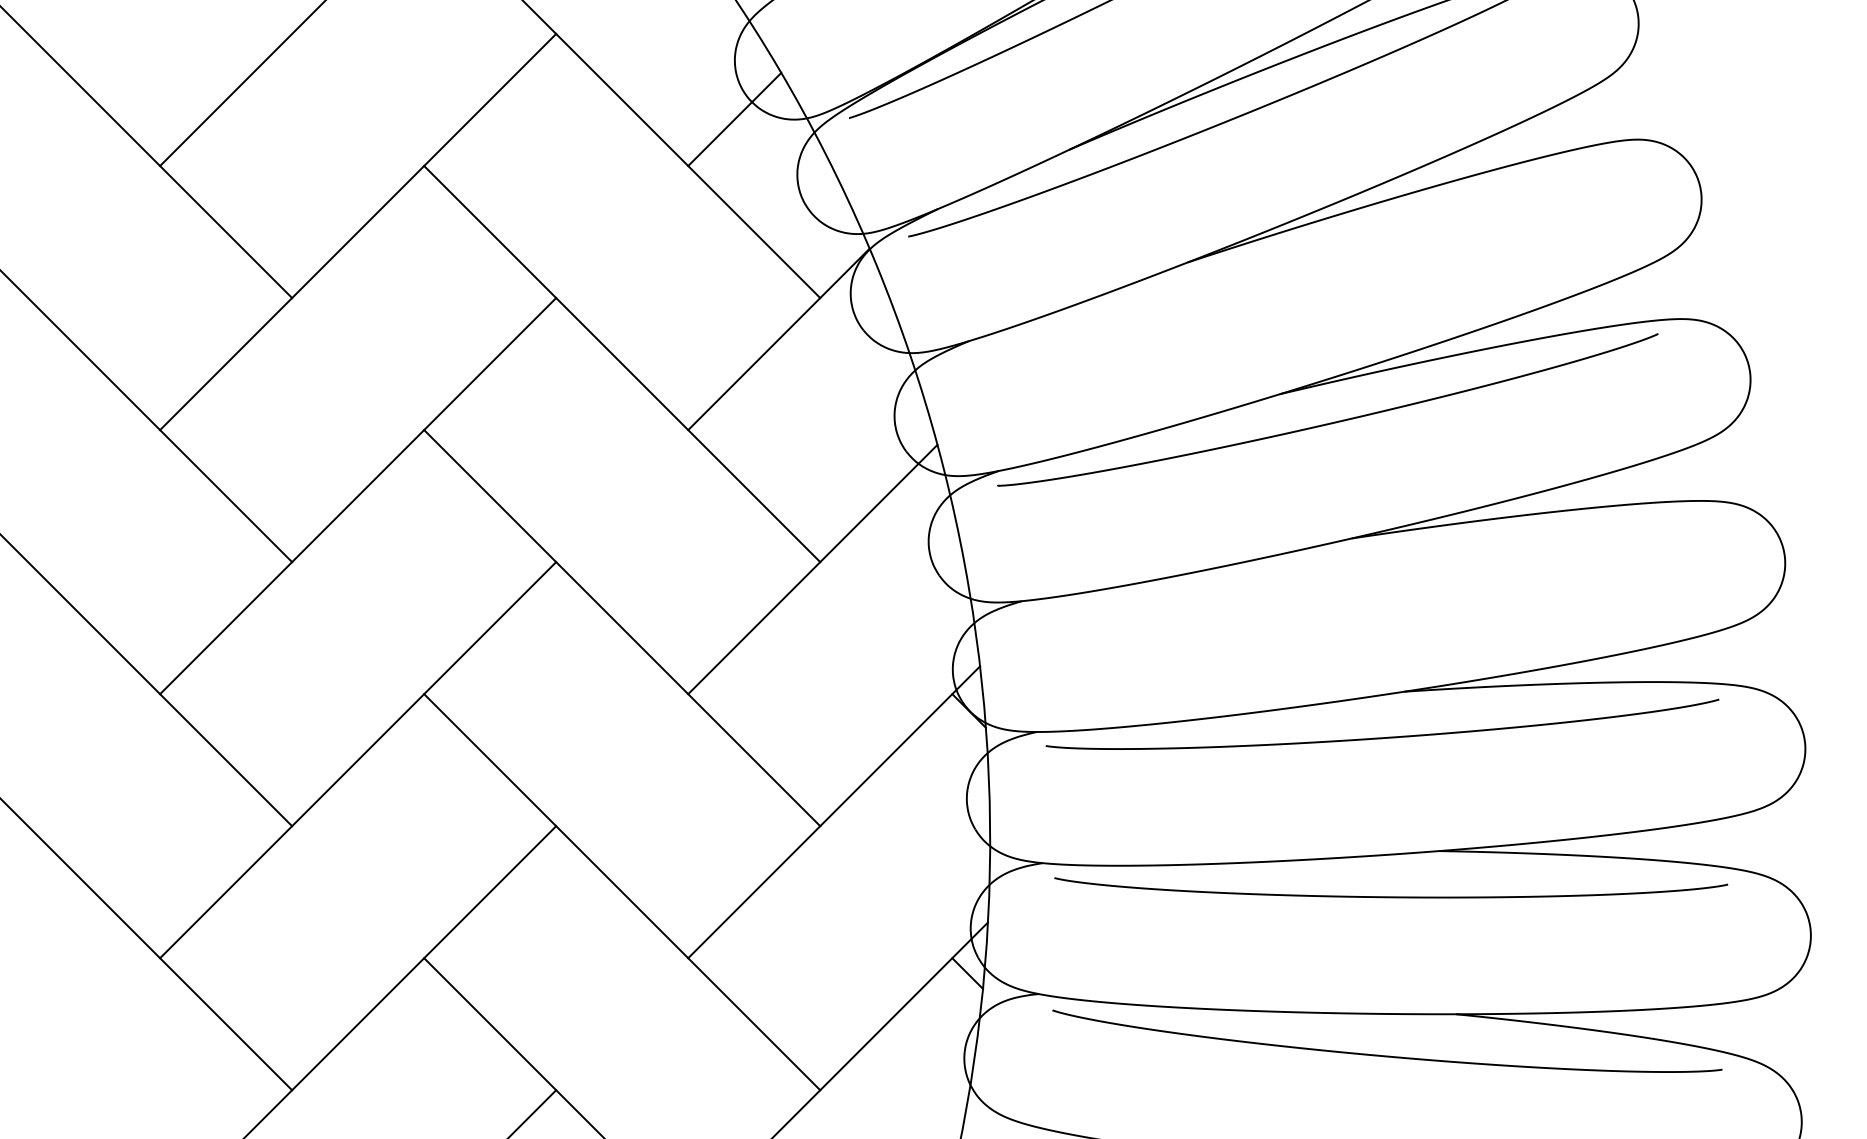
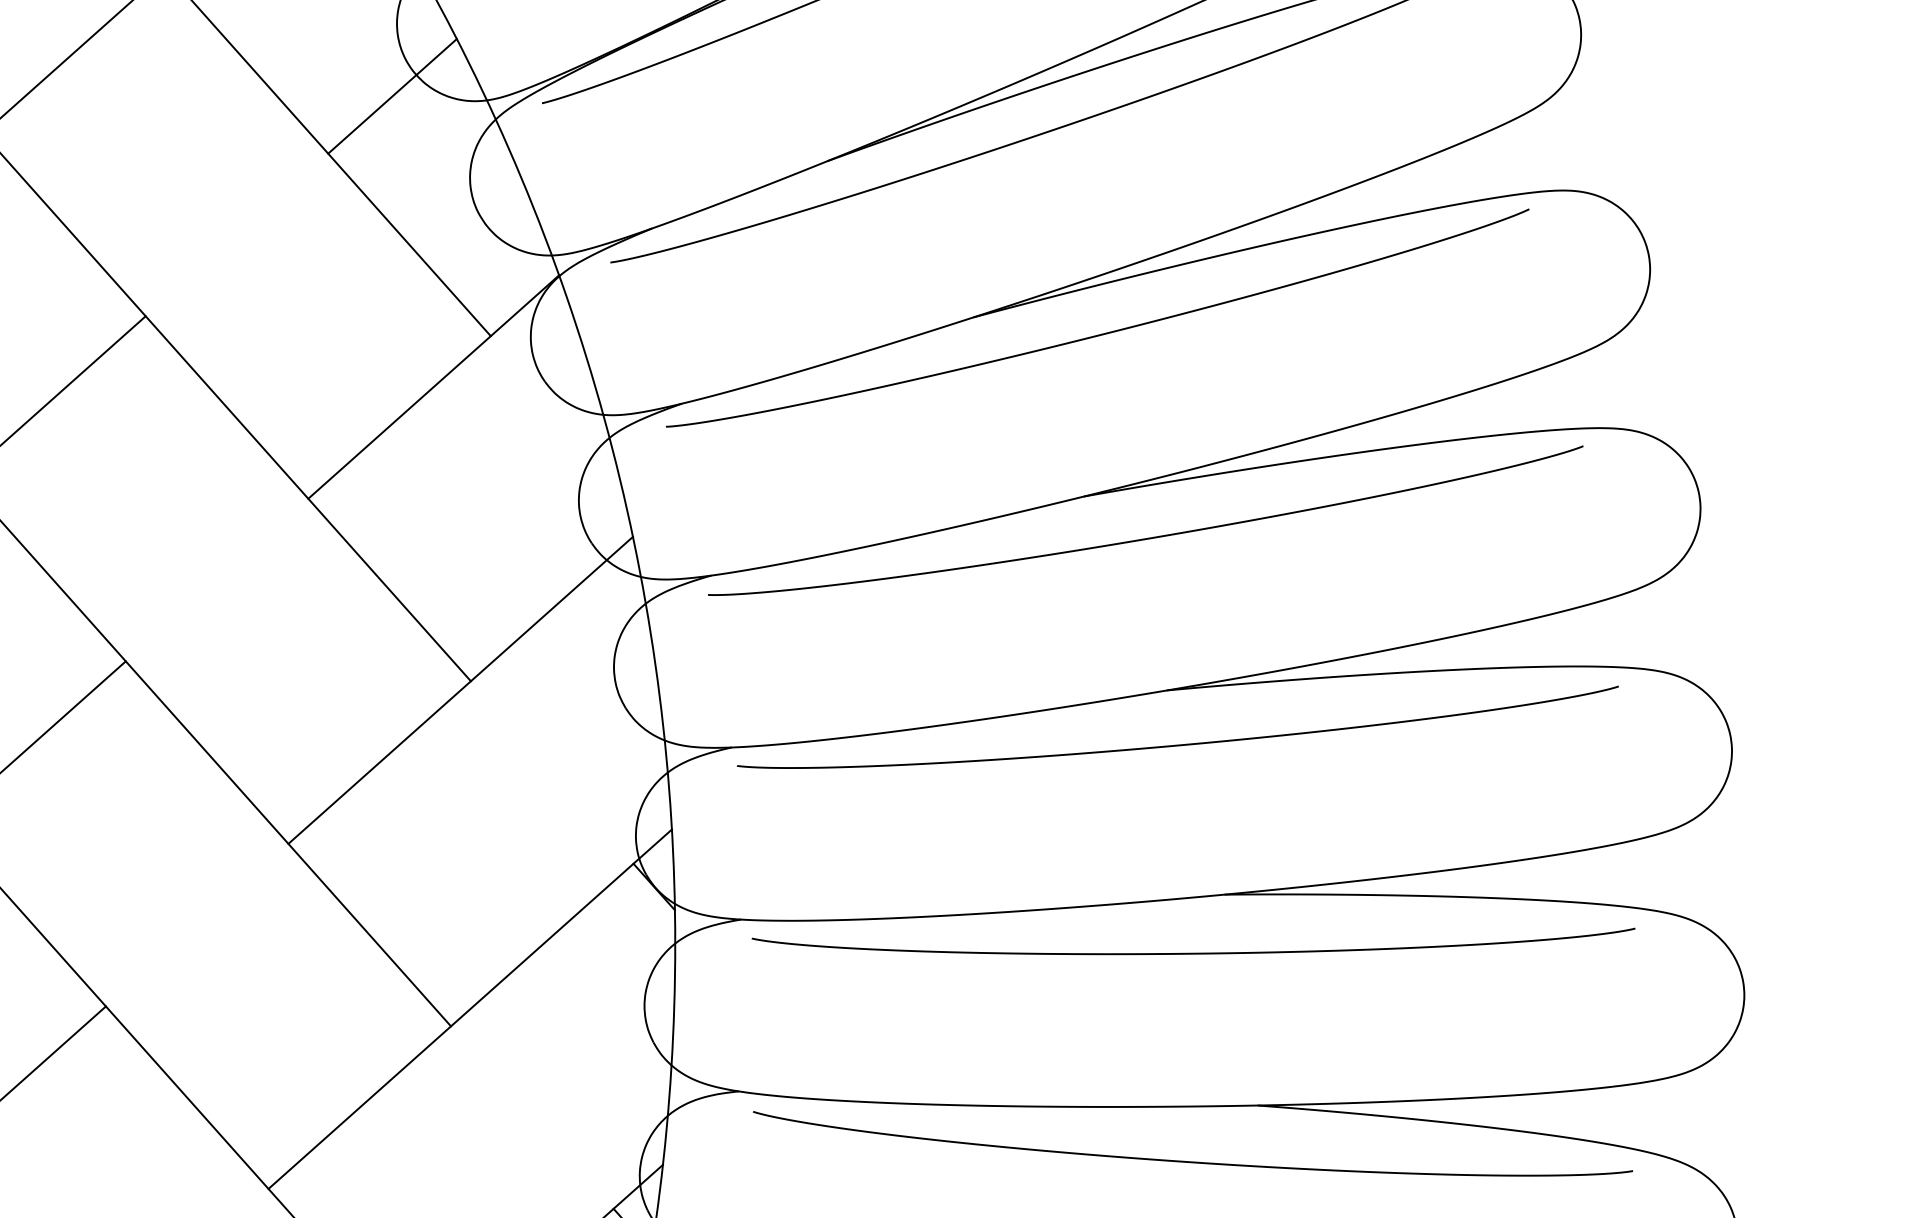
curve: (1284, 269) -> (1099, 333), added
curve: (1364, 578) -> (1180, 743), added

